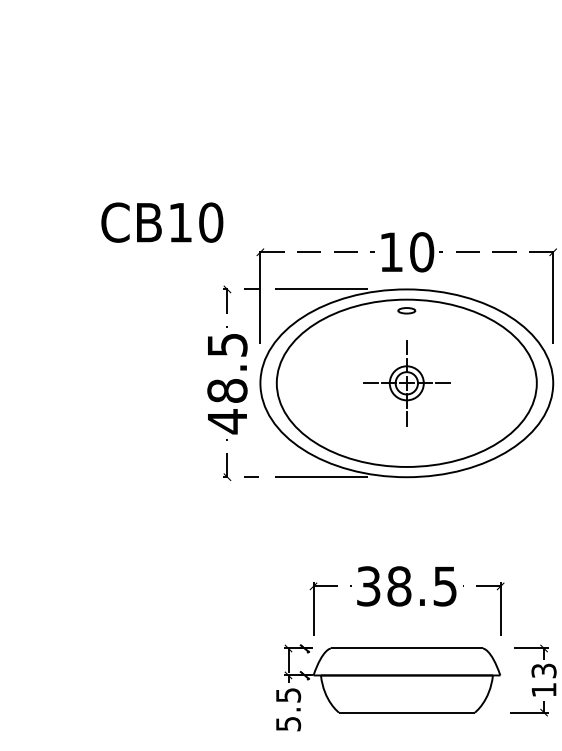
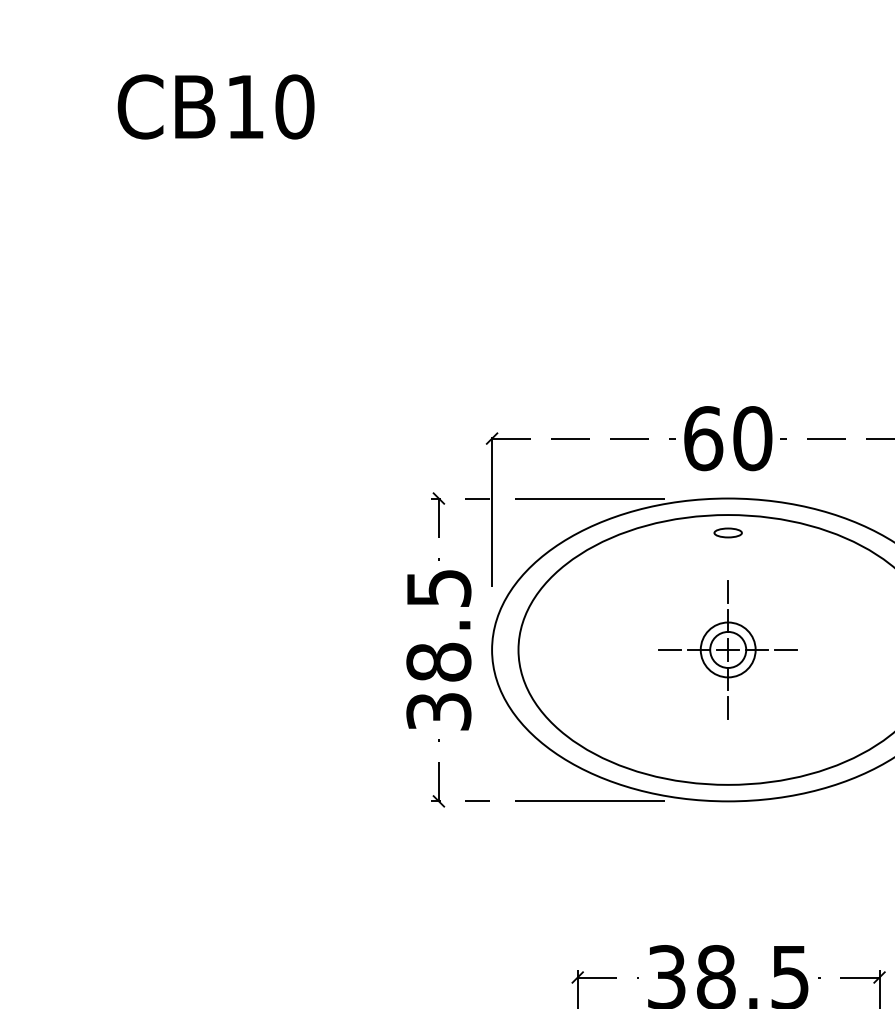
text: (162, 222) -> (216, 106), moved
text: (391, 252) -> (703, 438), 10 -> 60
text: (227, 421) -> (438, 711), 48.5 -> 38.5

